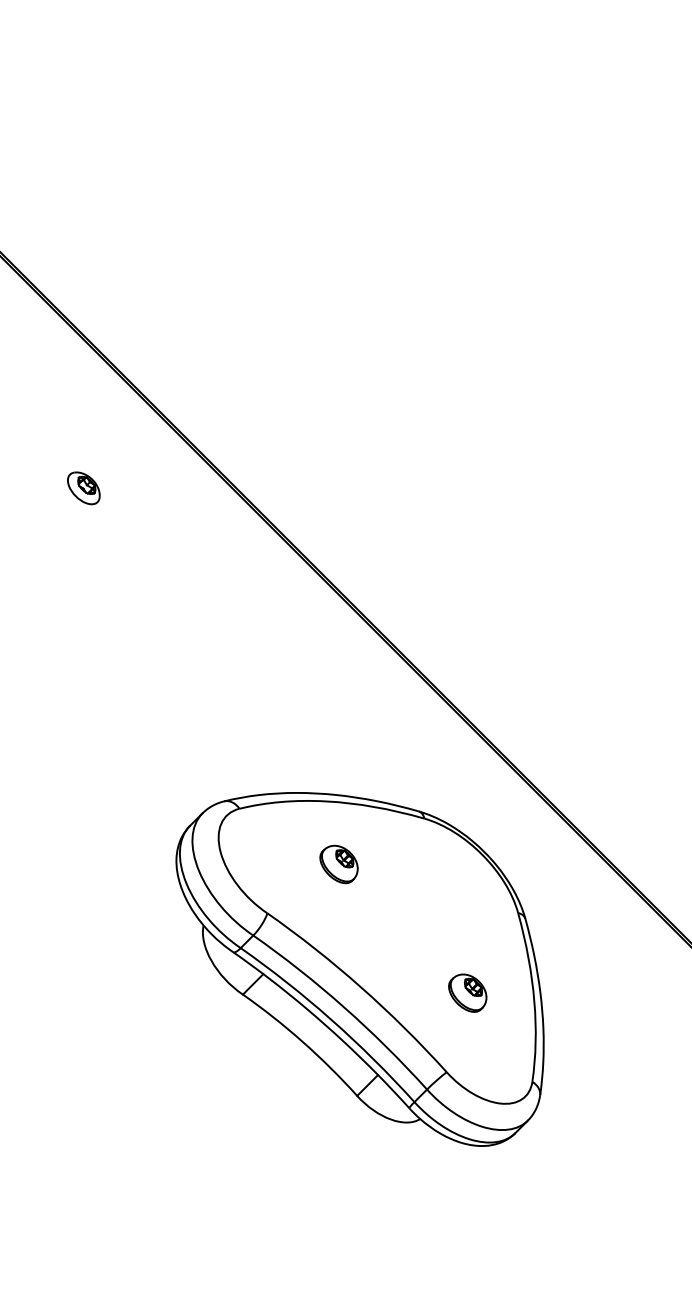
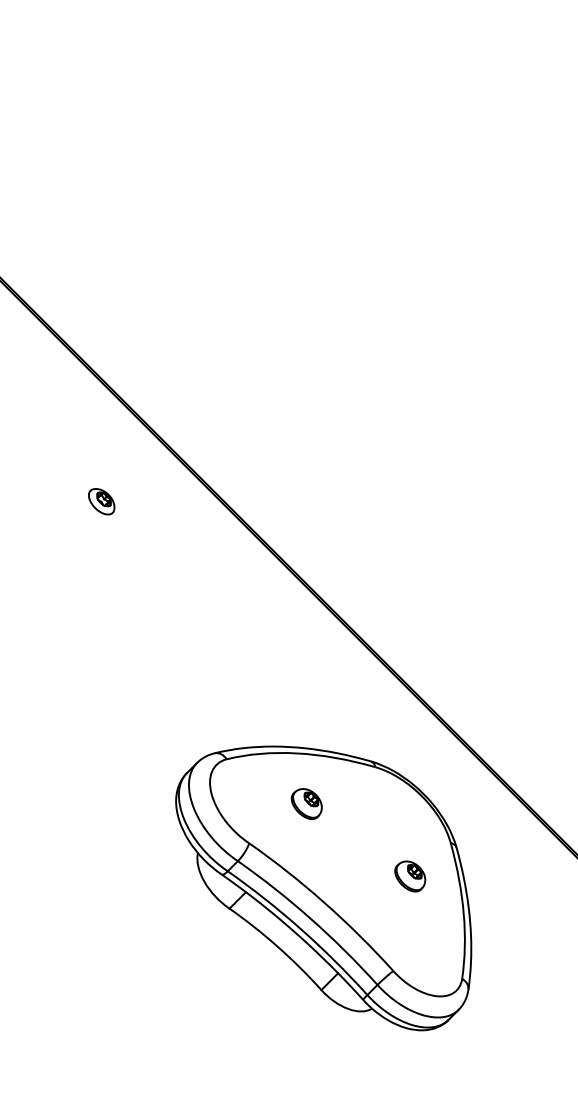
part: (468, 993) -> (410, 876), moved

